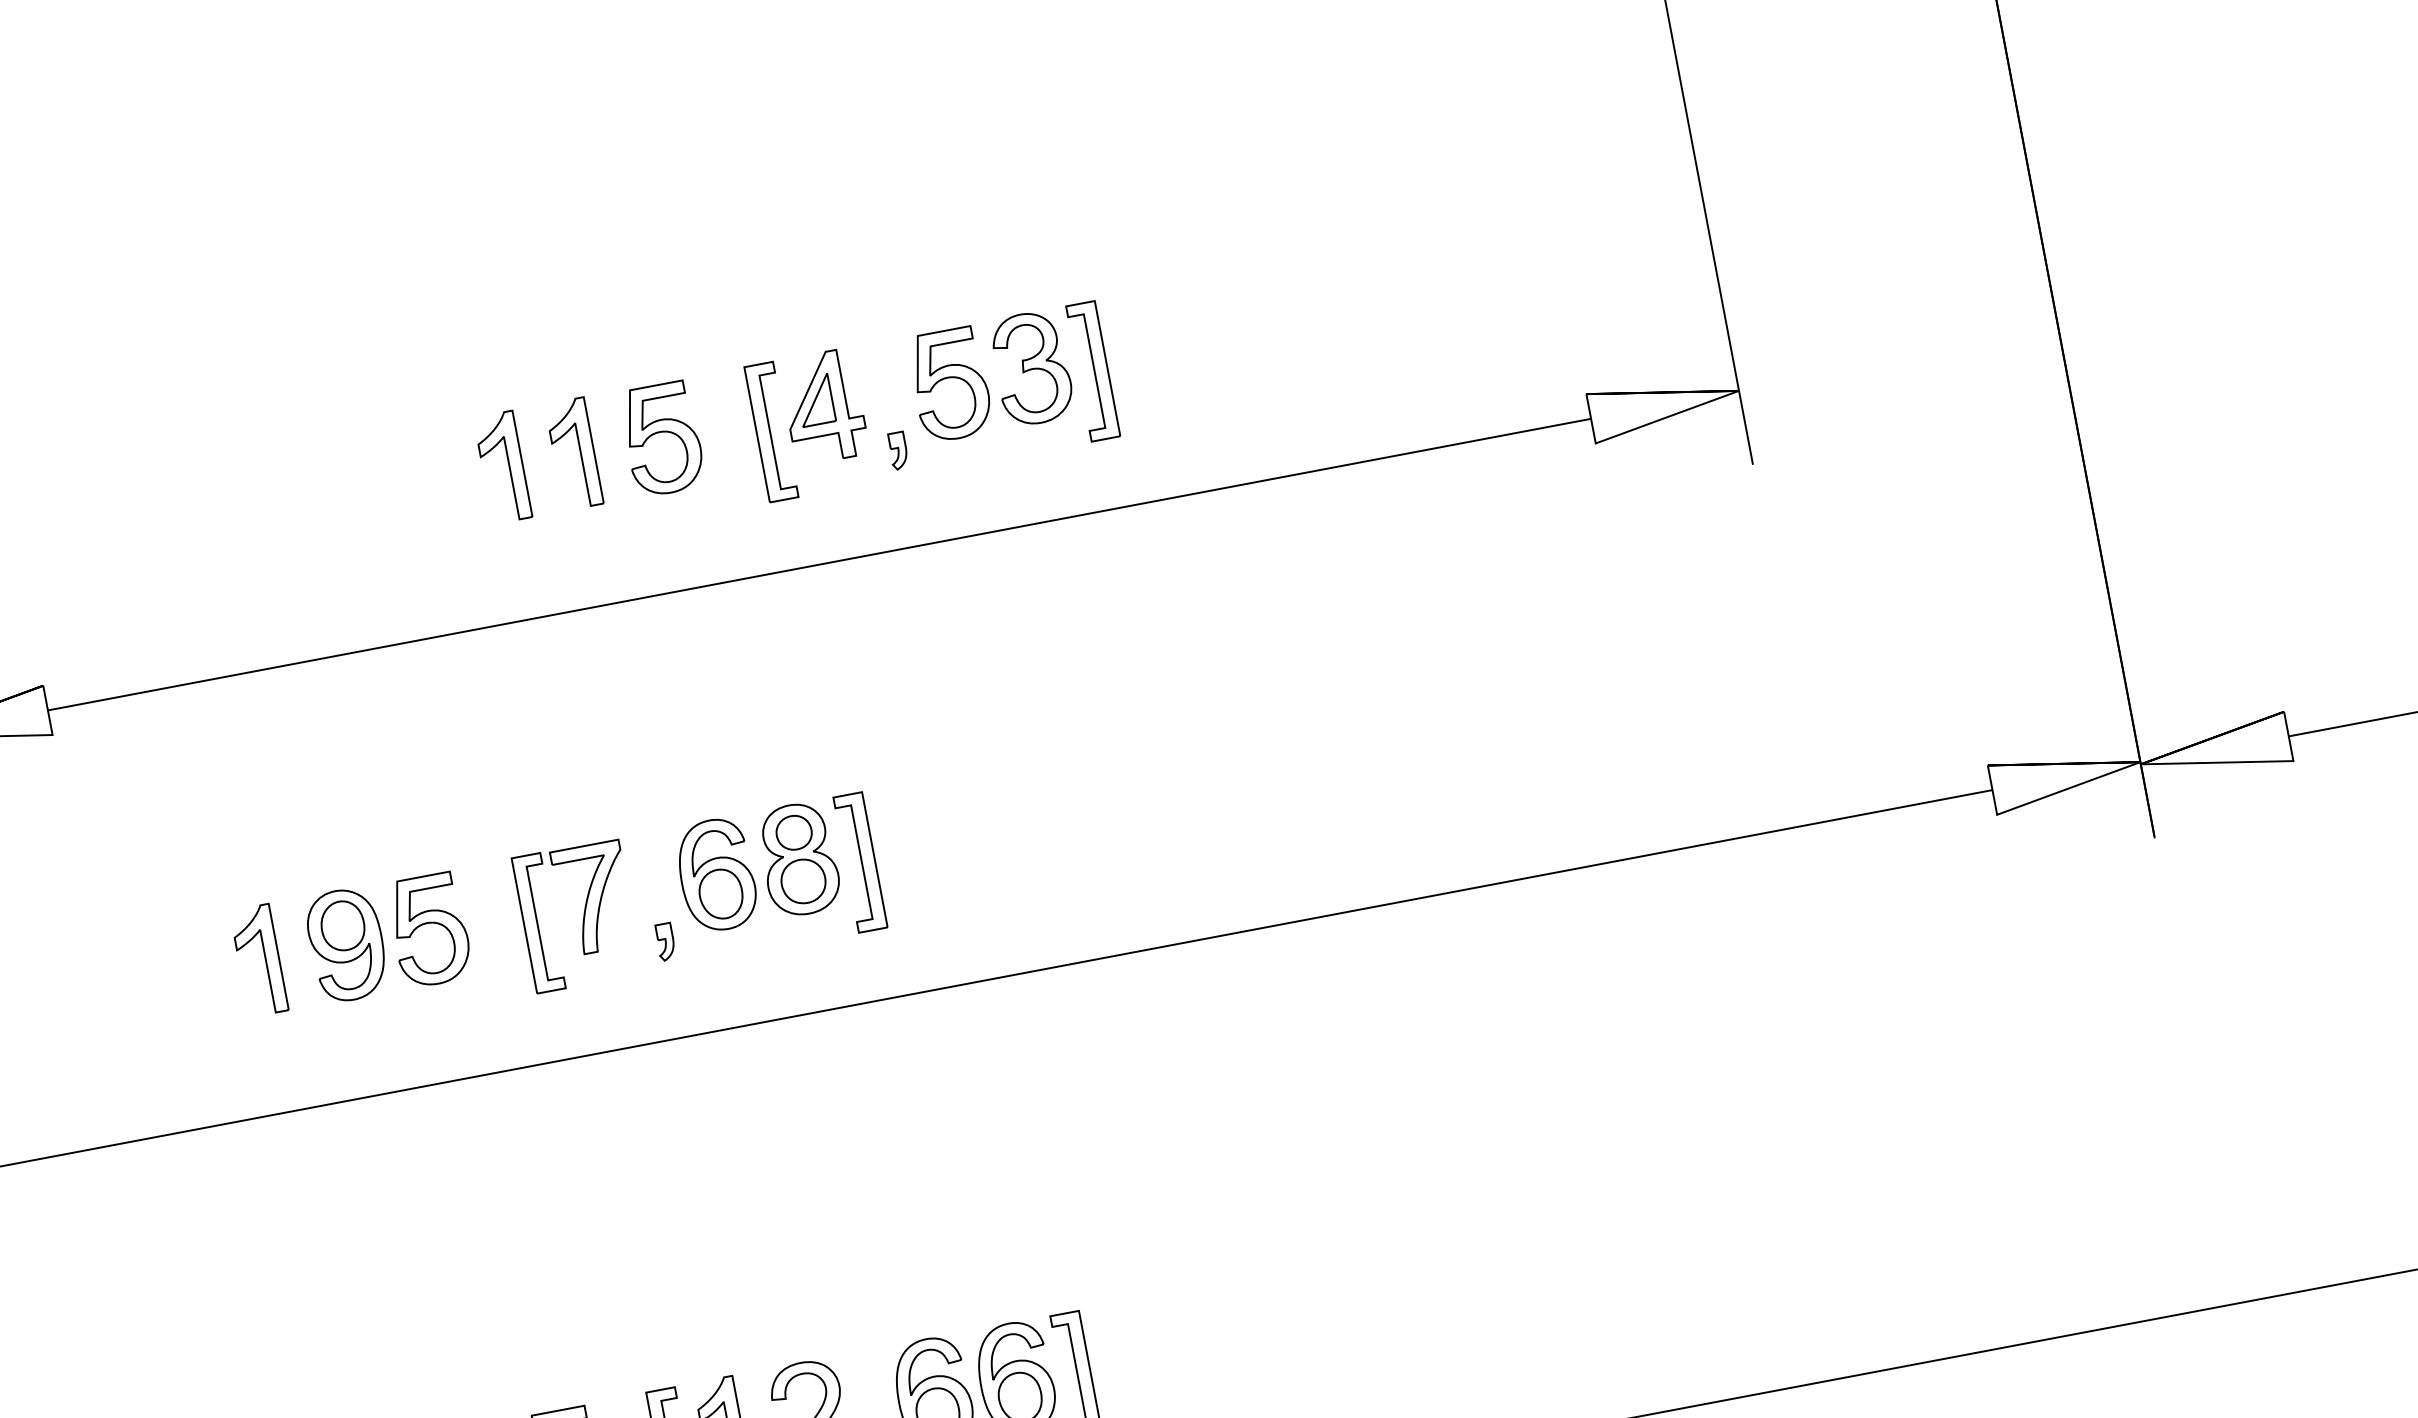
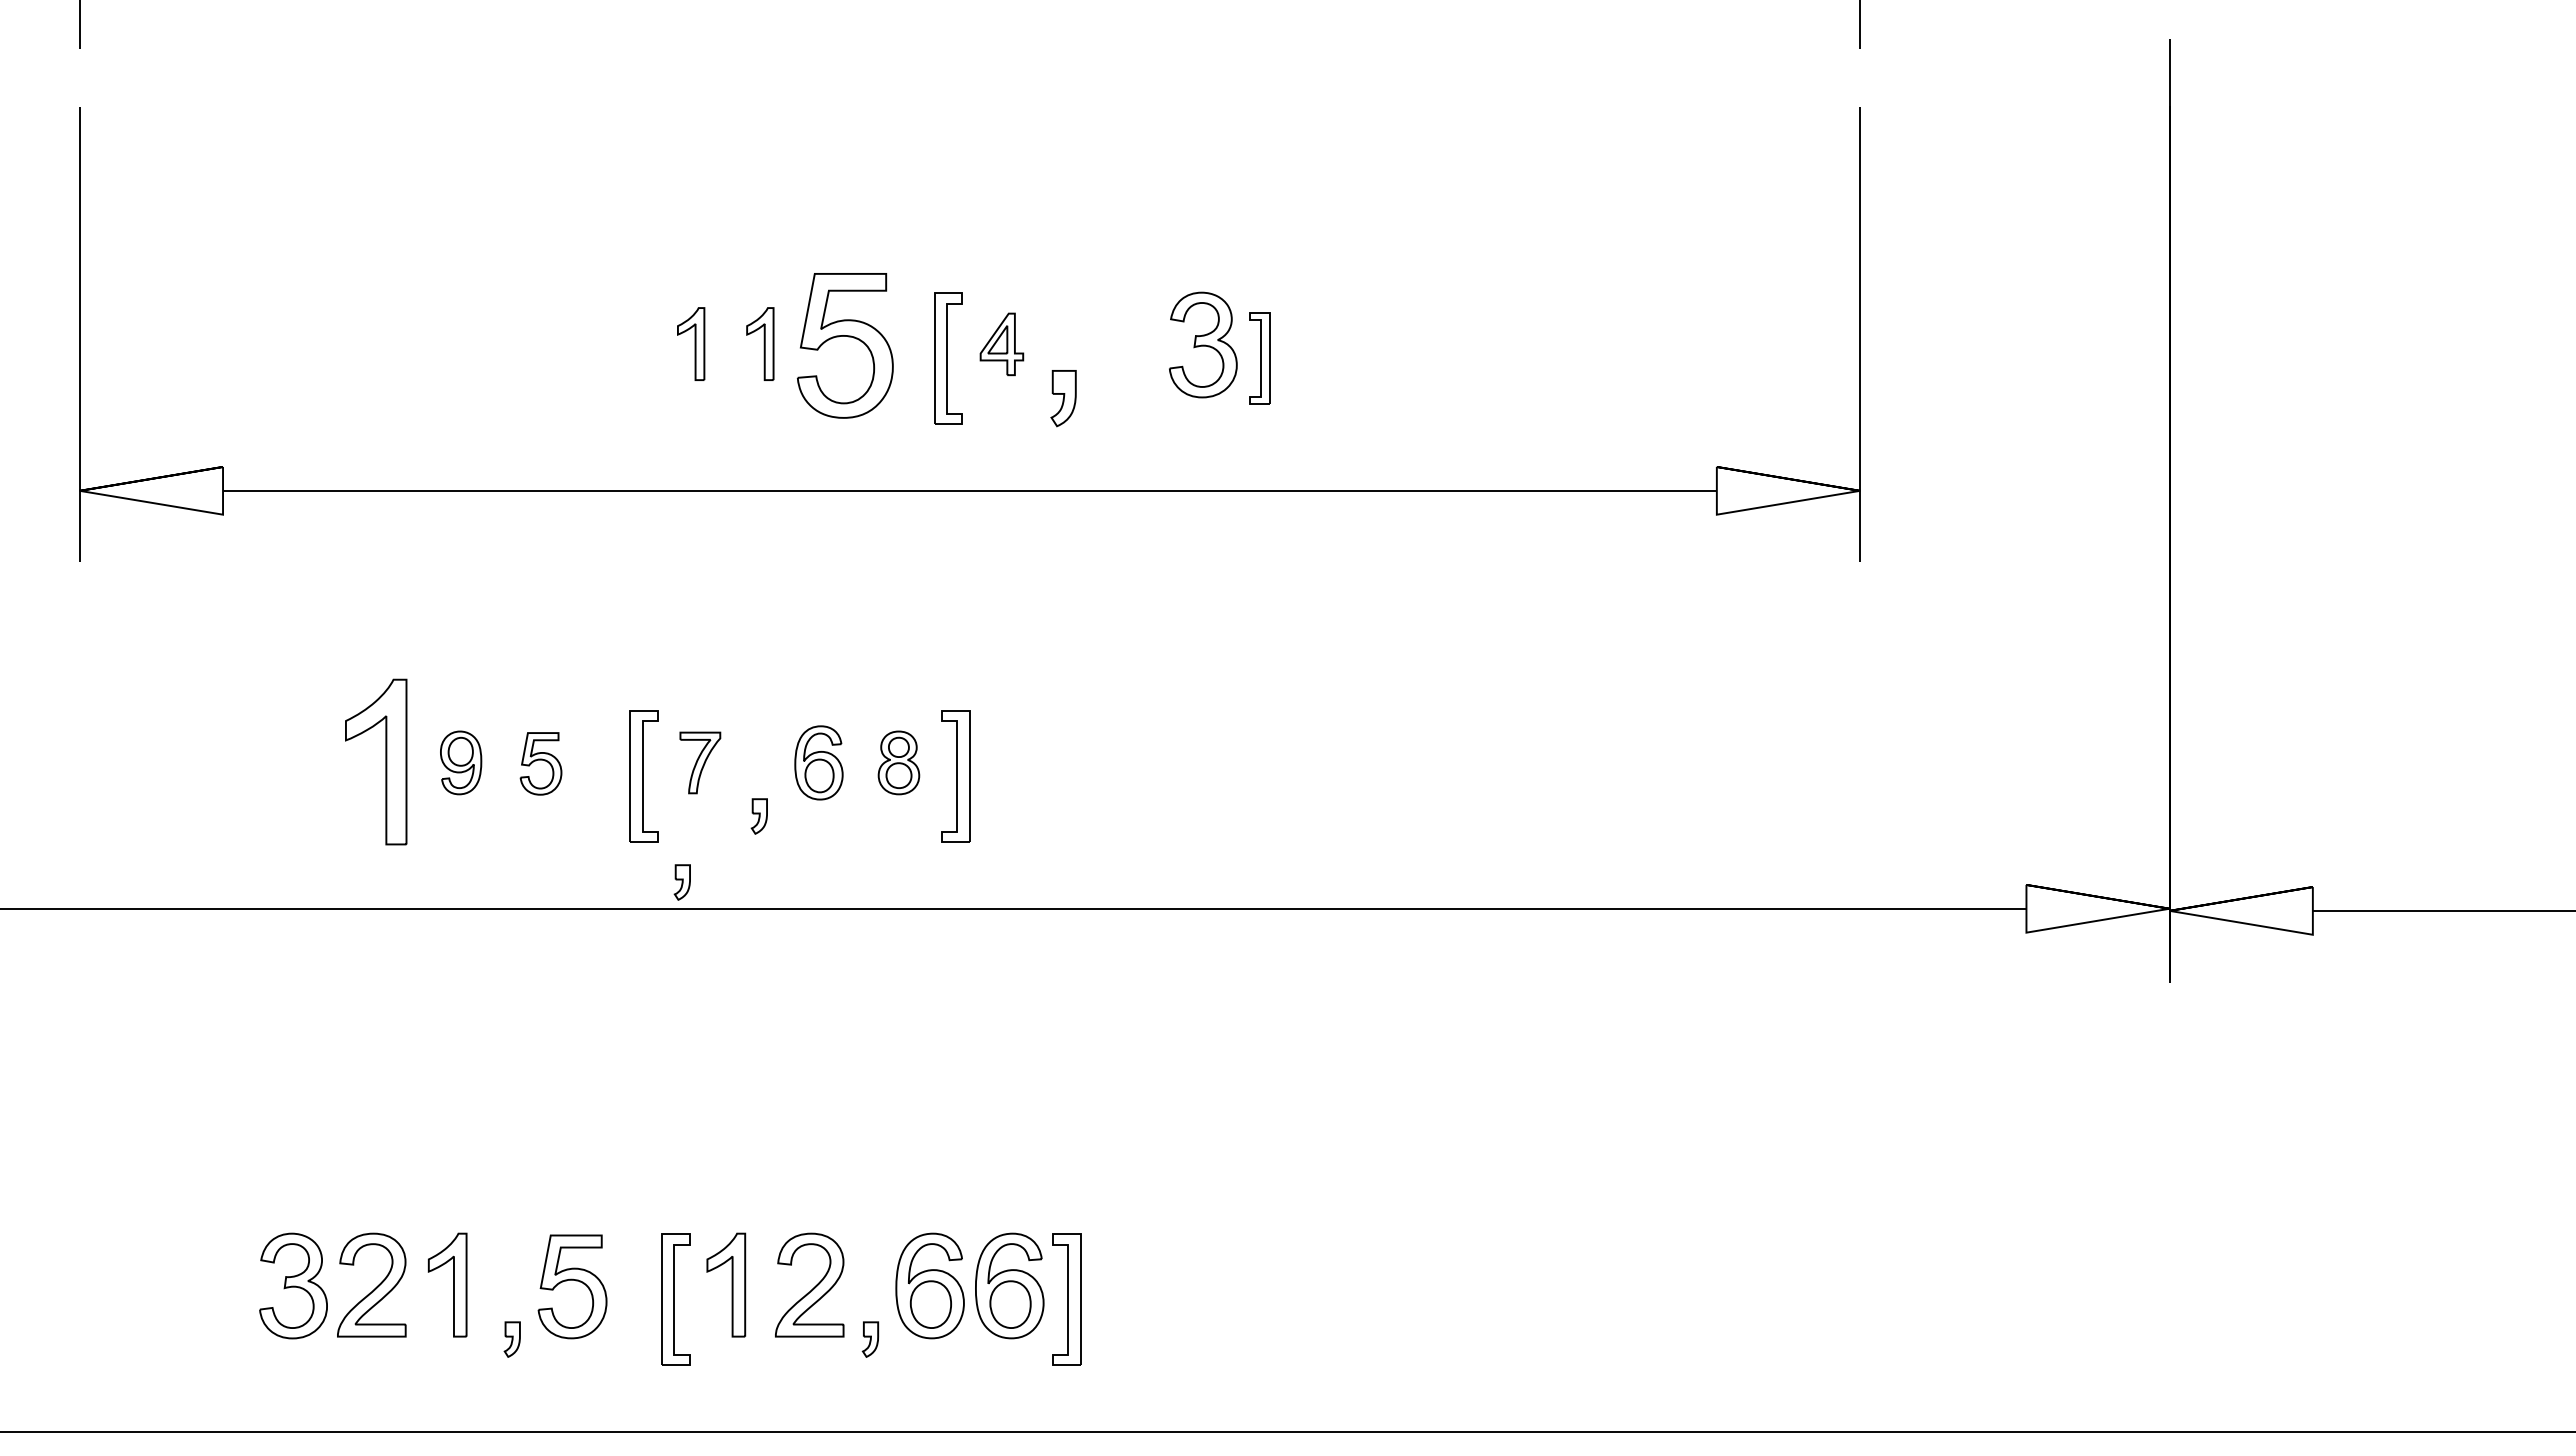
part: (1092, 371) -> (1259, 358), size x0.7
part: (949, 384) -> (1123, 345), removed
part: (823, 407) -> (1001, 344), size x0.6
part: (662, 438) -> (845, 345), size x1.4
part: (898, 450) -> (1063, 398), size x1.6
part: (574, 453) -> (760, 343), size x0.7
part: (502, 466) -> (690, 343), size x0.7
part: (798, 859) -> (898, 762), size x0.6
part: (716, 874) -> (818, 762), size x0.7
part: (594, 897) -> (700, 762), size x0.6
part: (429, 930) -> (540, 763), size x0.6
part: (346, 944) -> (460, 762), size x0.6
part: (259, 960) -> (376, 761), size x1.6
part: (597, 1025) -> (681, 882), added

